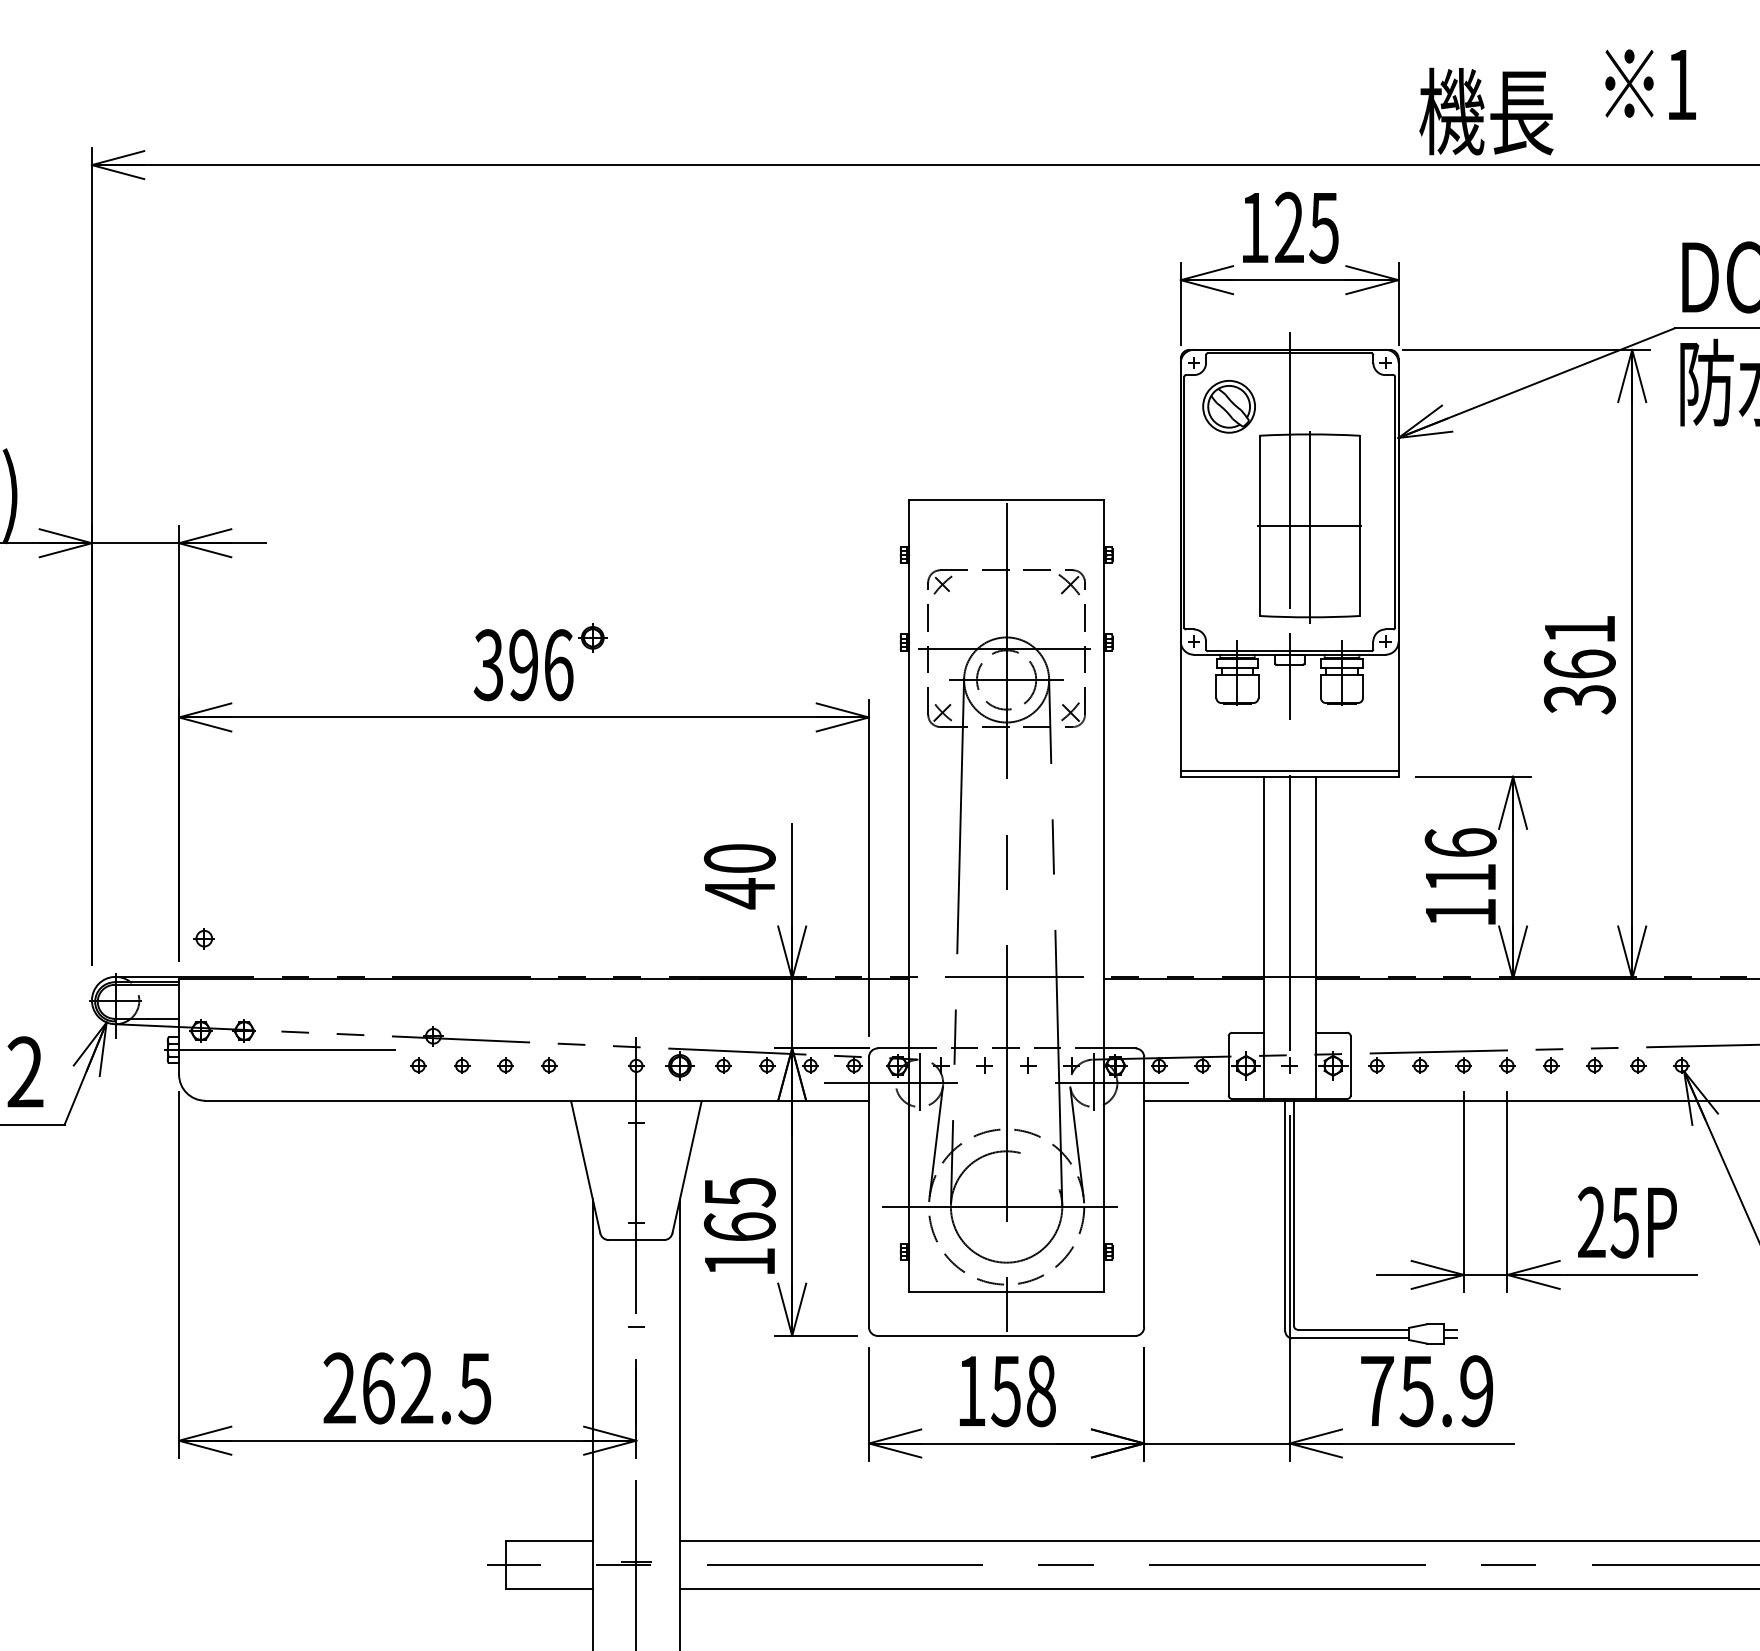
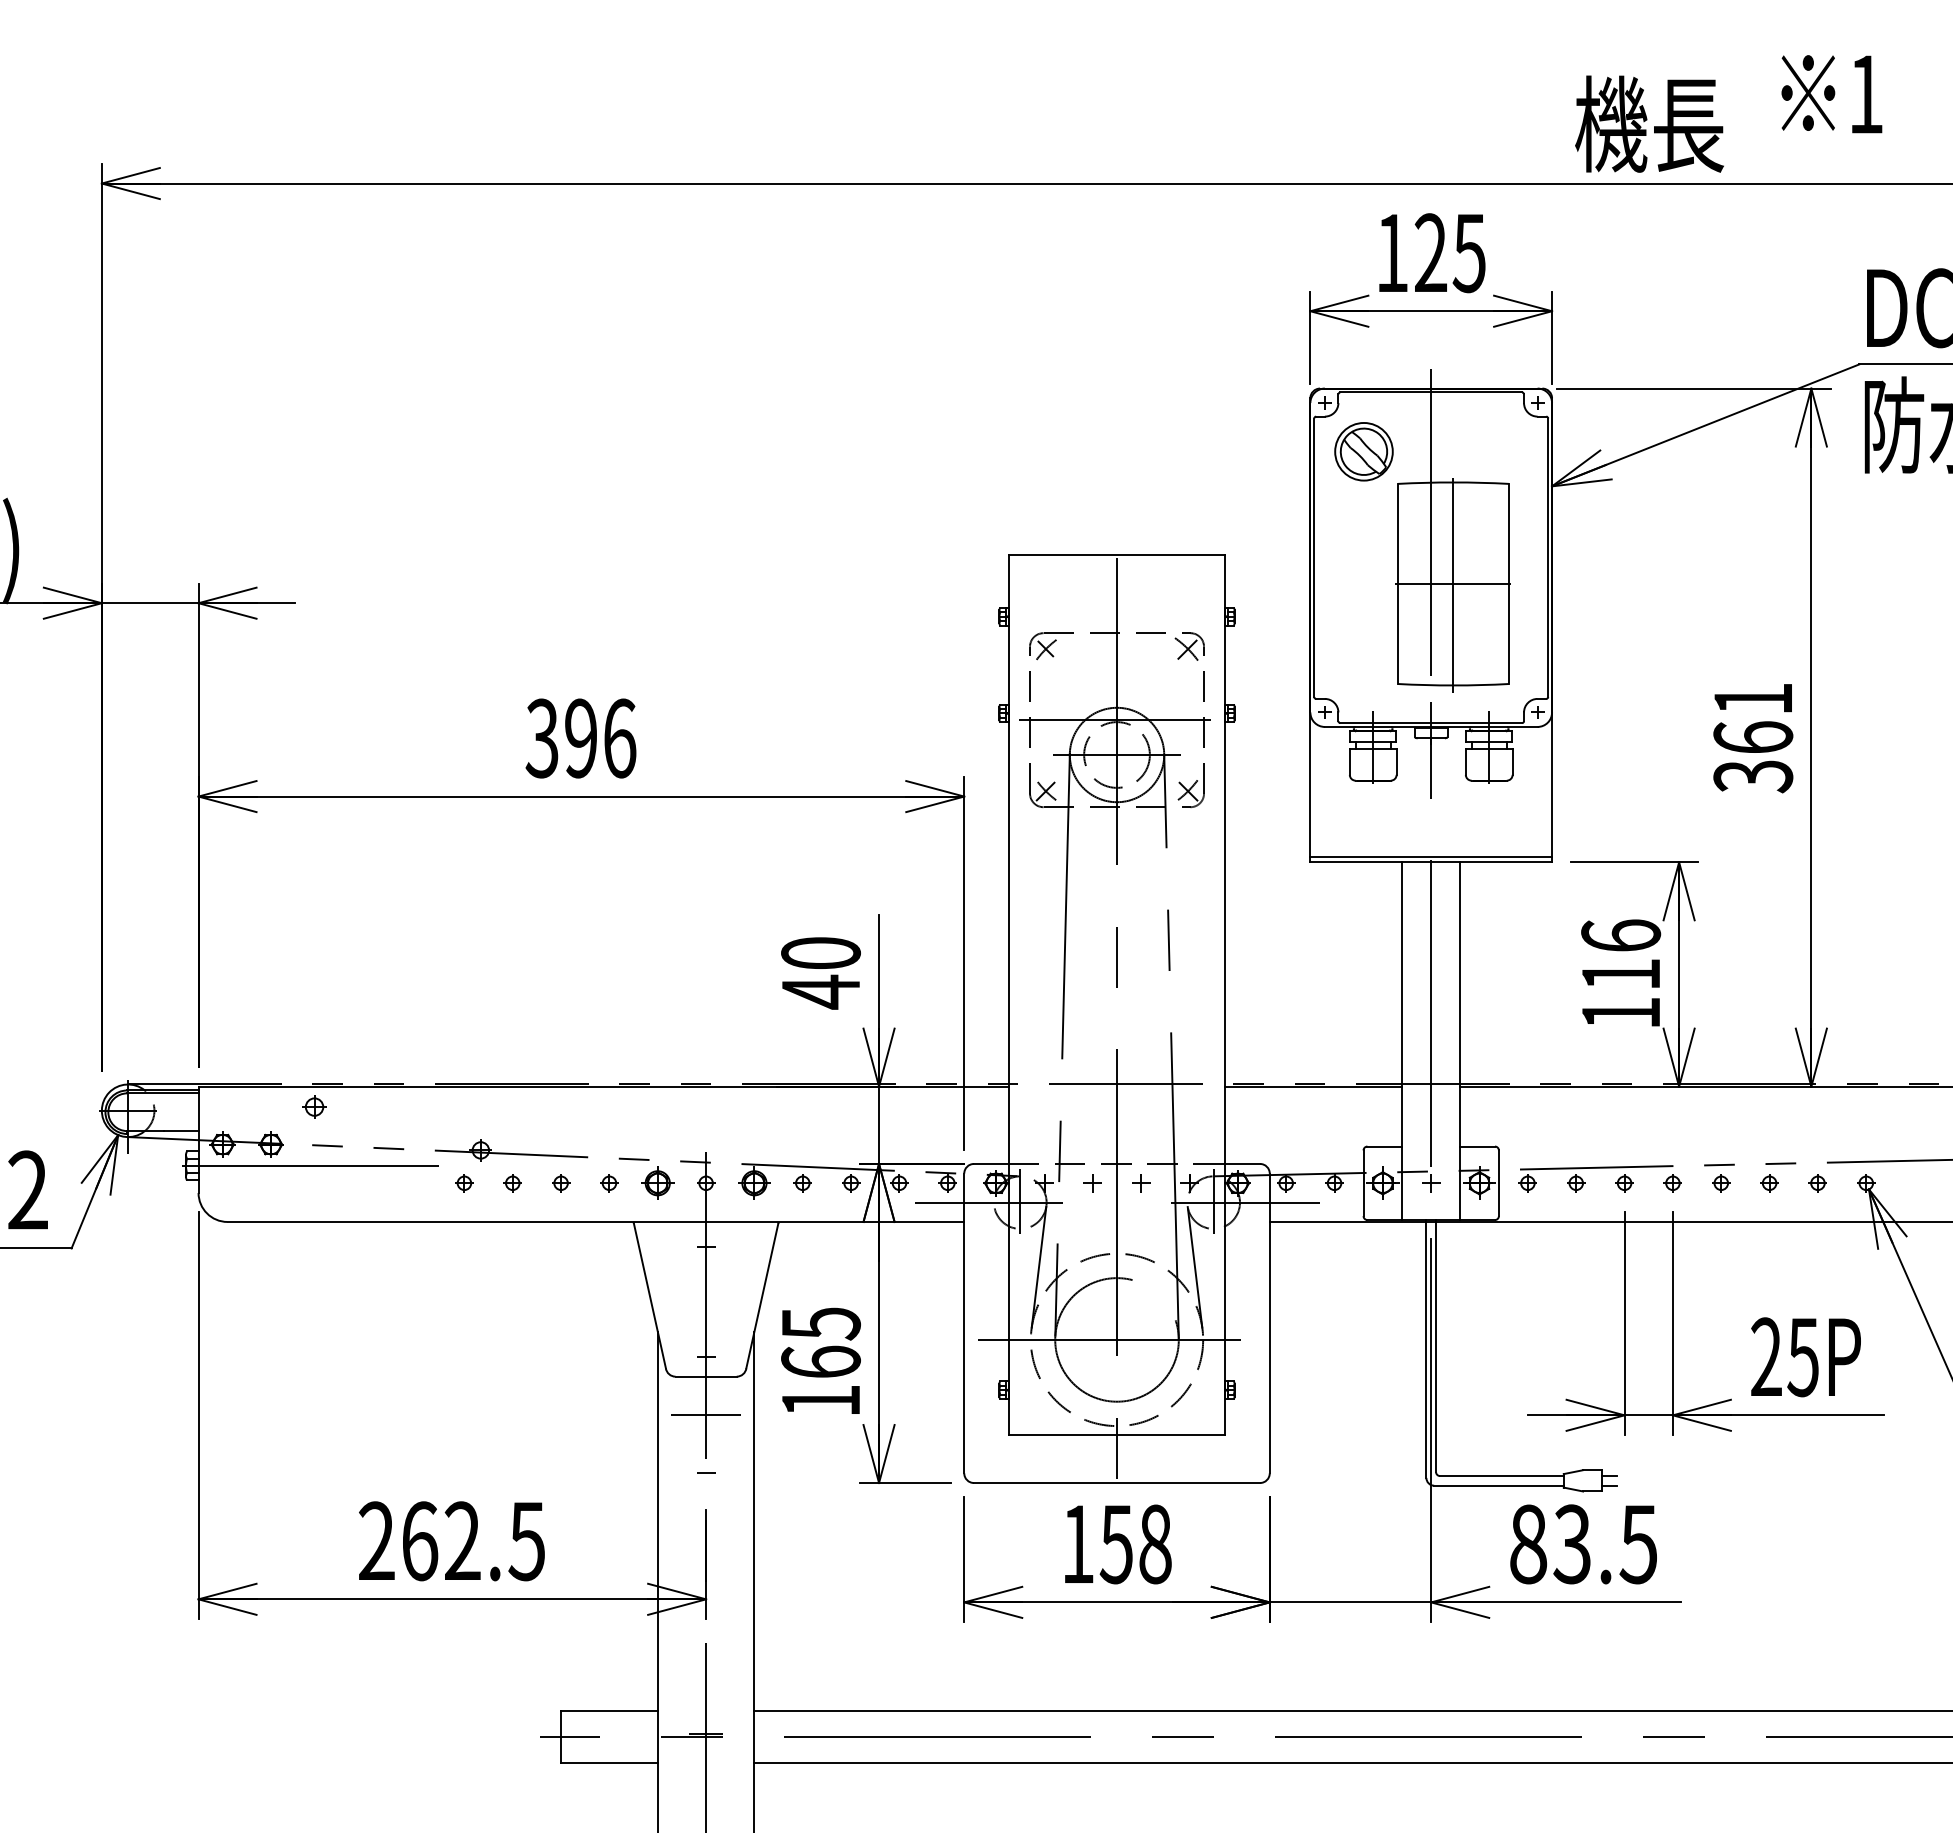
part: (592, 637) -> (657, 1182), moved
part: (204, 938) -> (314, 1106), moved
line: (635, 1275) -> (705, 1415), added
text: (1426, 1391) -> (1583, 1544), 75.9 -> 83.5

